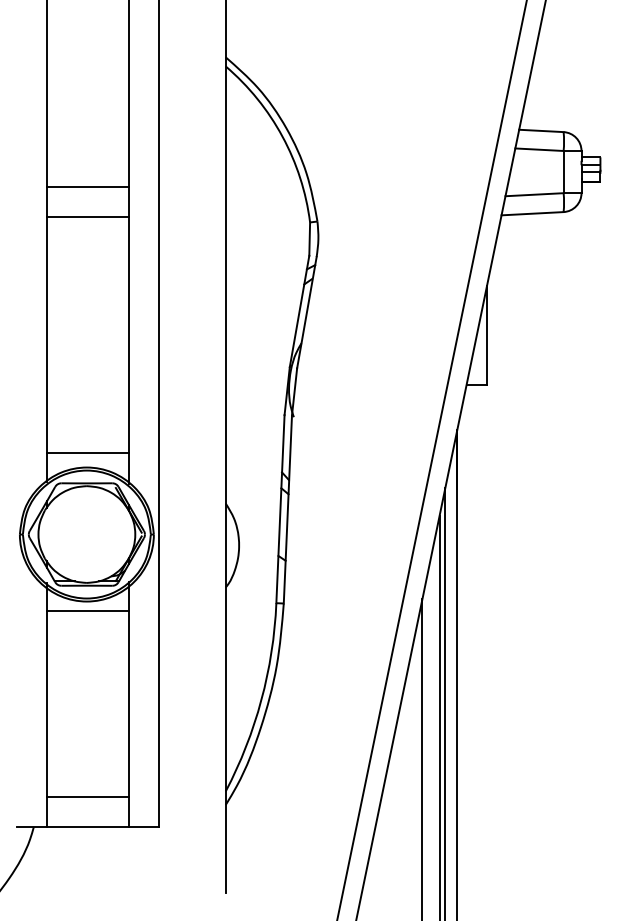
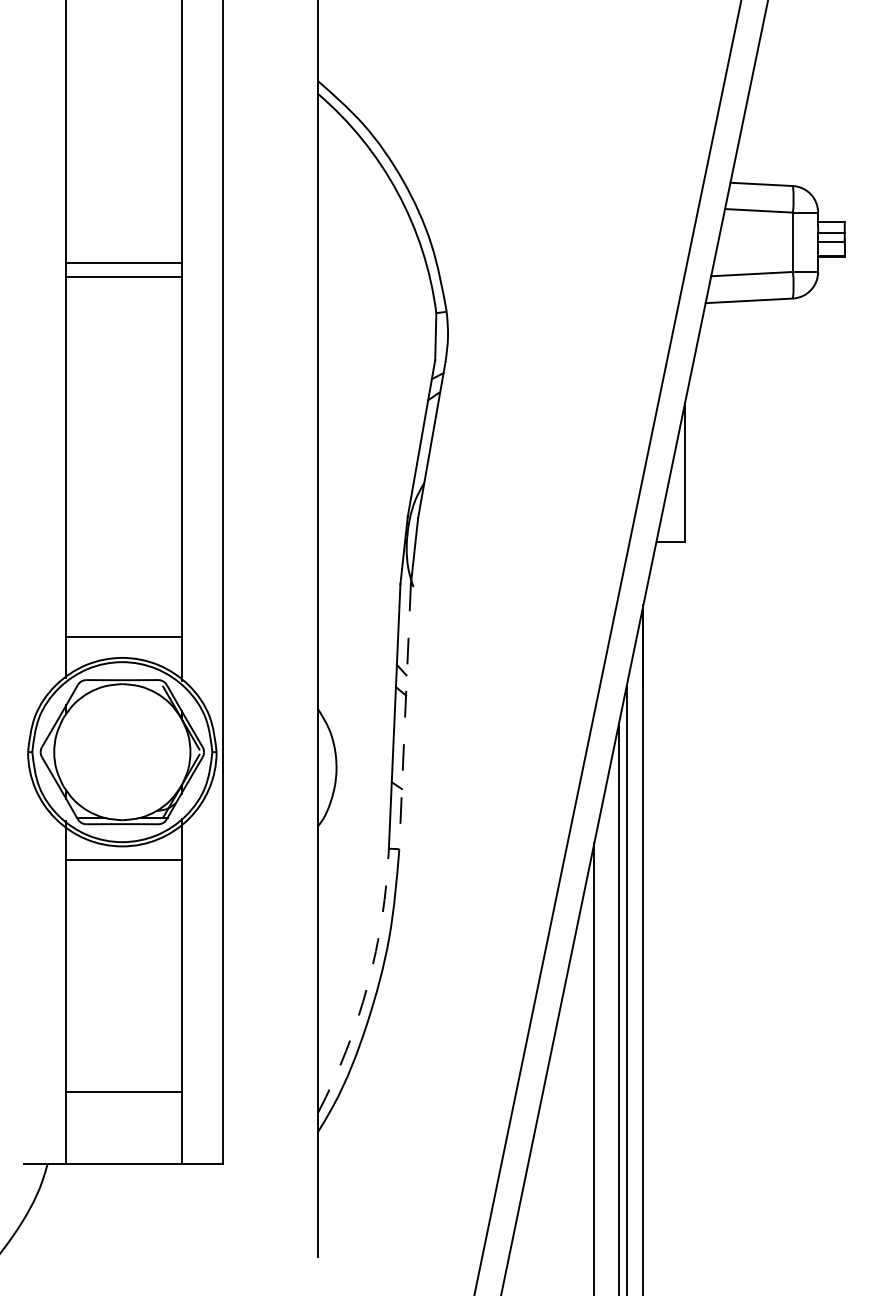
line: (87, 216) -> (123, 276), moved
line: (287, 509) -> (404, 716), solid -> dashed
arc: (261, 700) -> (367, 985), solid -> dashed
line: (87, 797) -> (123, 1092), moved

